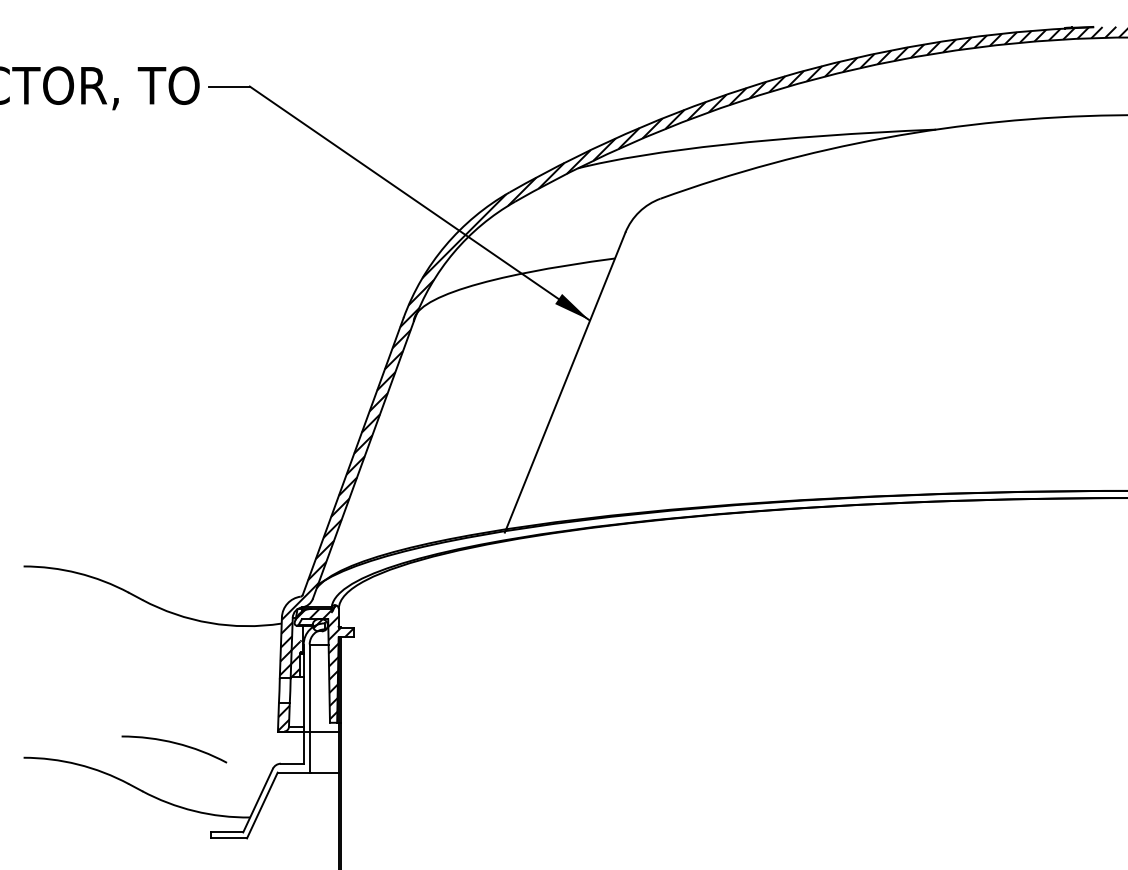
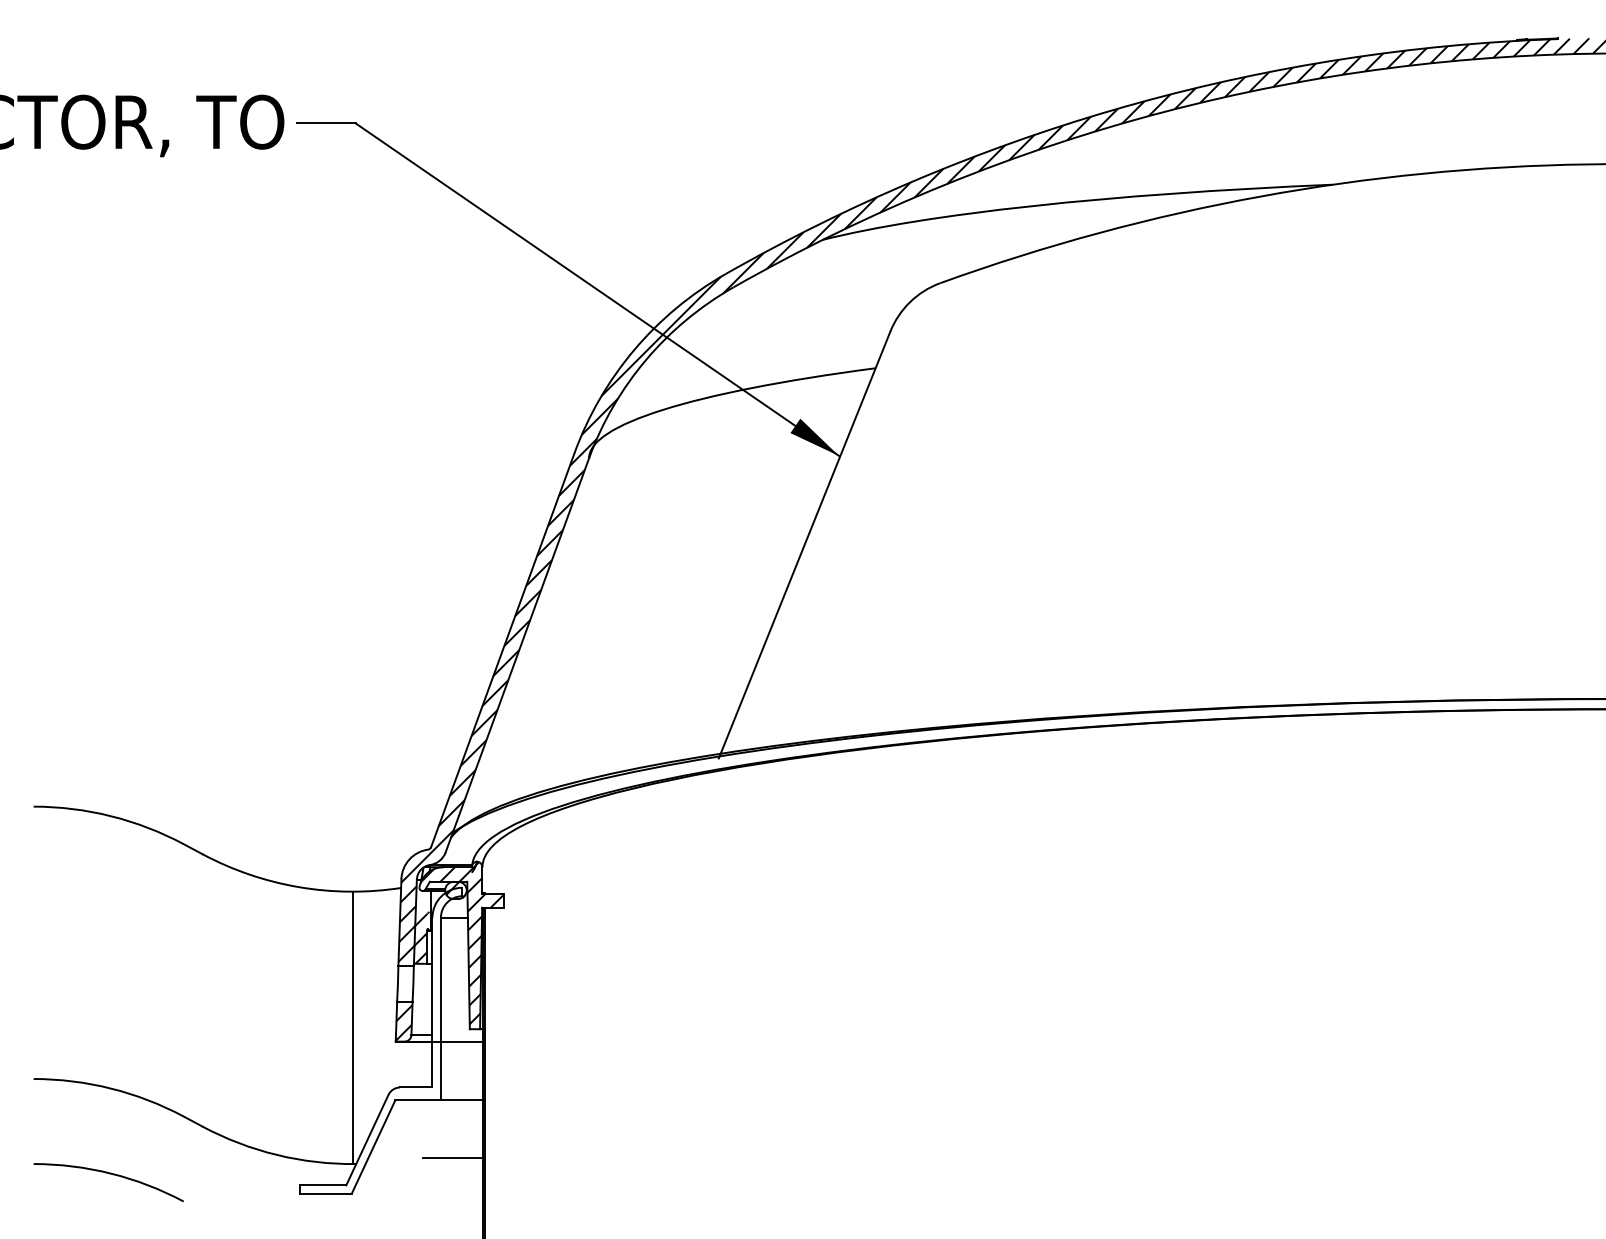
line: (247, 721) -> (352, 1027), added
arc: (175, 744) -> (110, 1175), moved
line: (317, 812) -> (452, 1156), added

